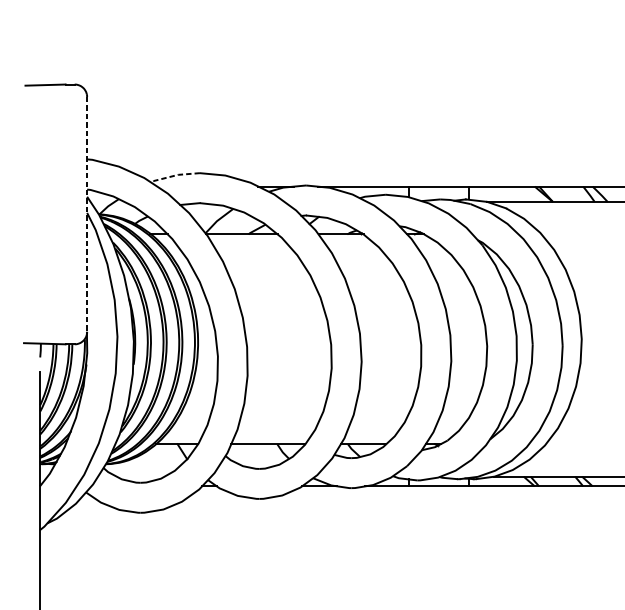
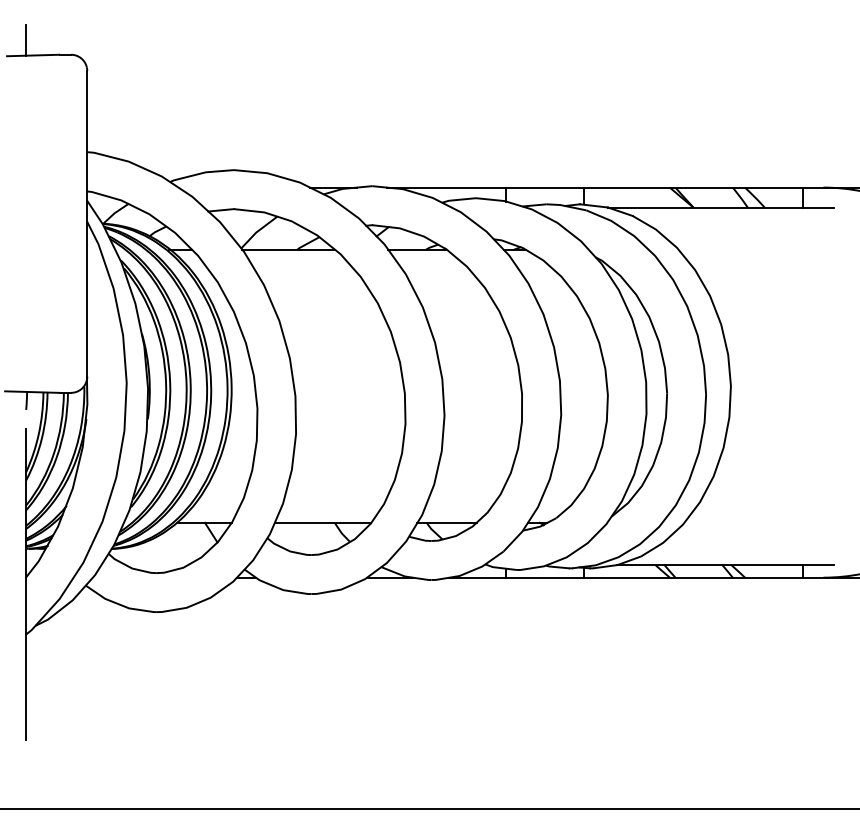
line: (39, 73) -> (25, 40), added
line: (174, 175) -> (200, 173), dashed -> solid
line: (87, 214) -> (87, 223), dashed -> solid

